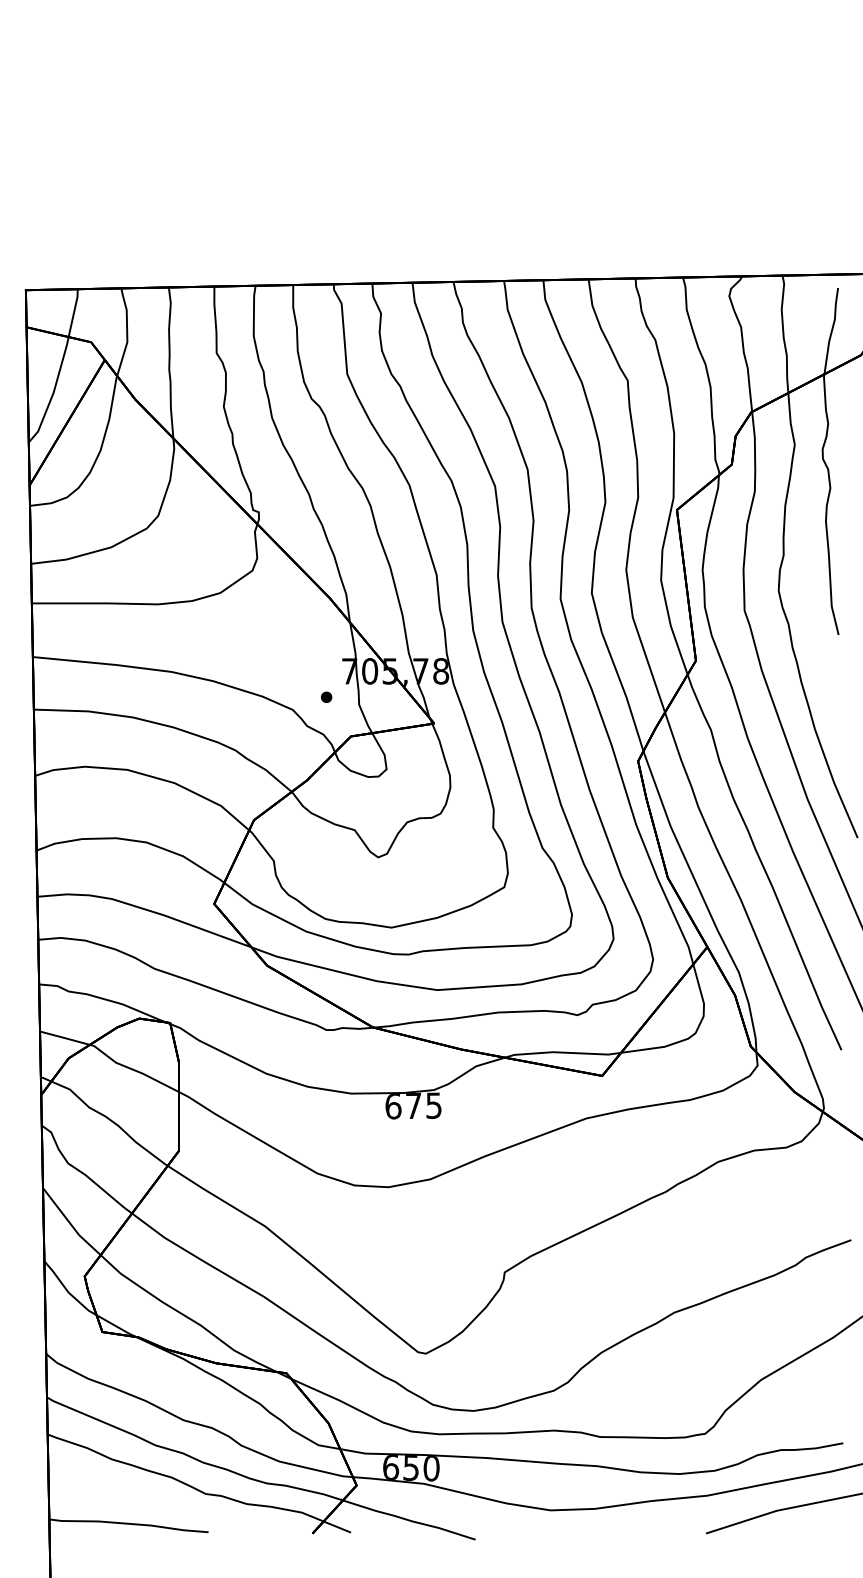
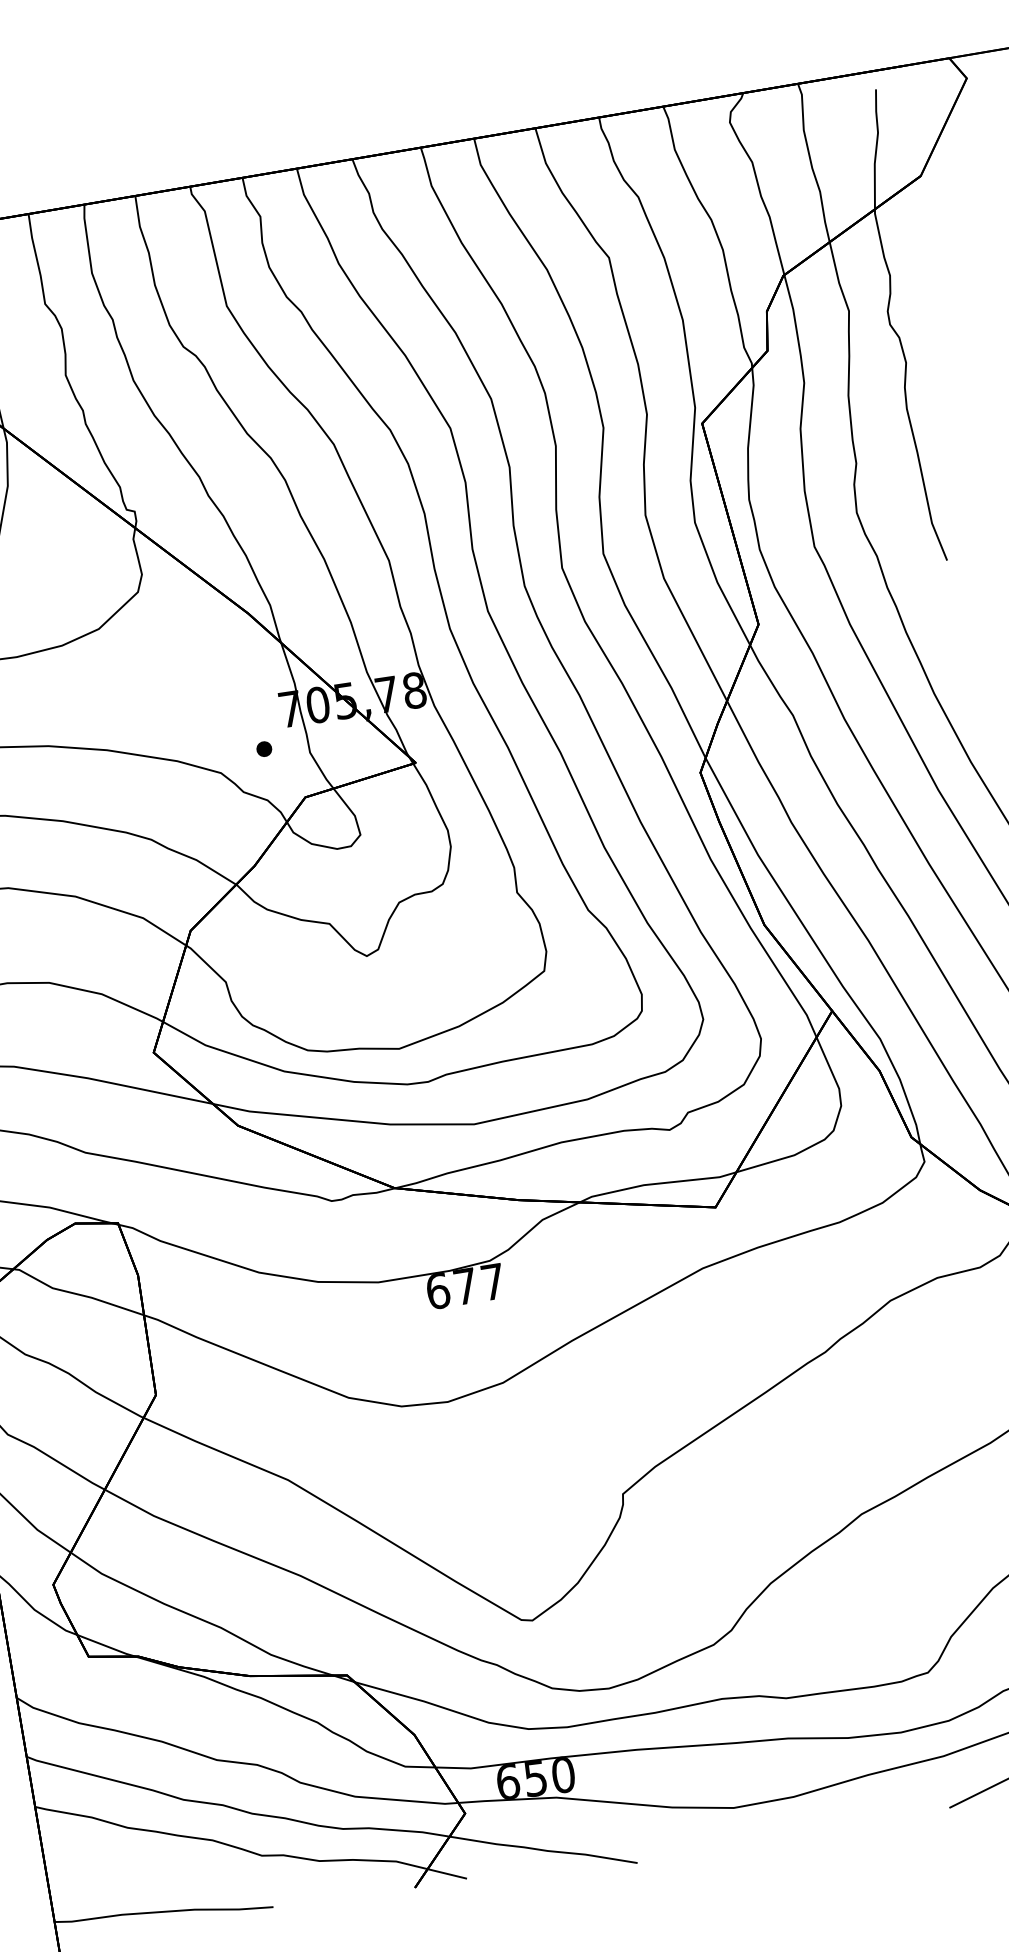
text: (433, 1105) -> (492, 1281), 675 -> 677

